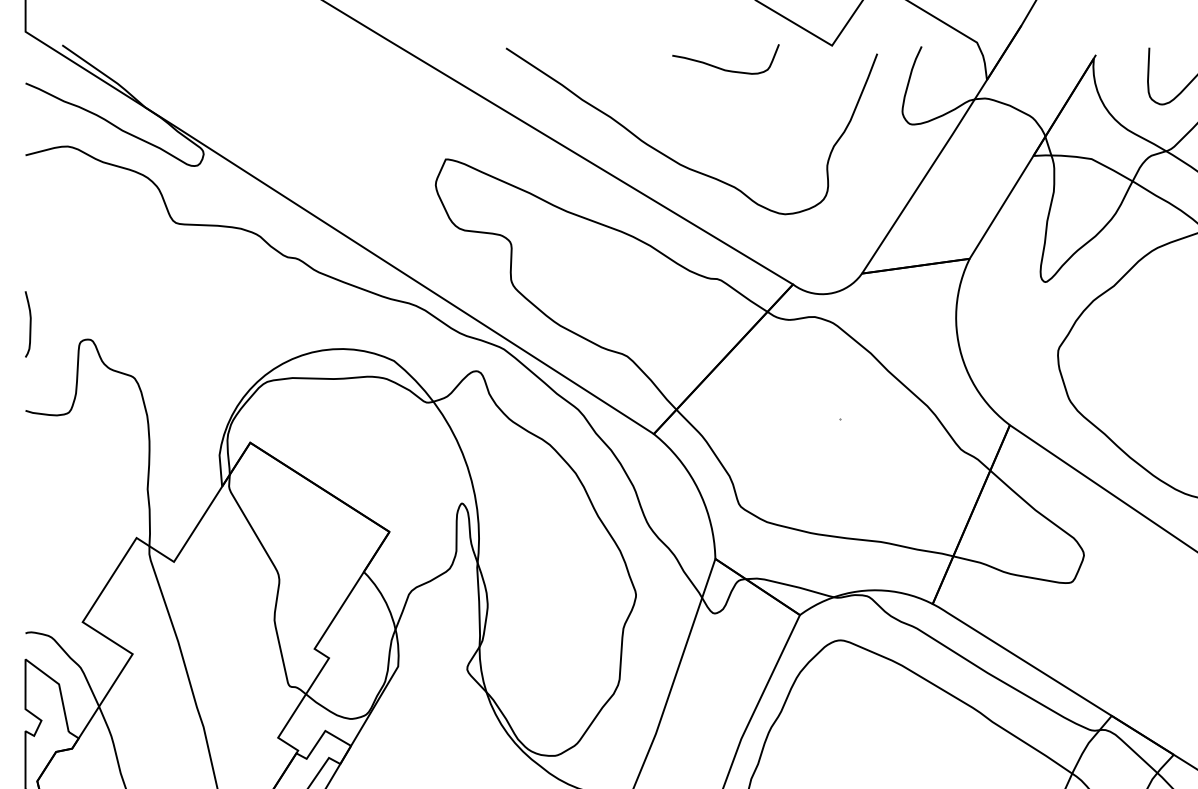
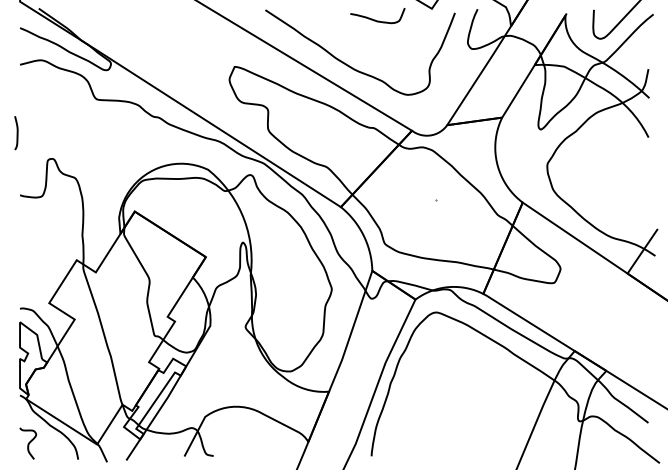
curve: (28, 325) -> (16, 133), moved

